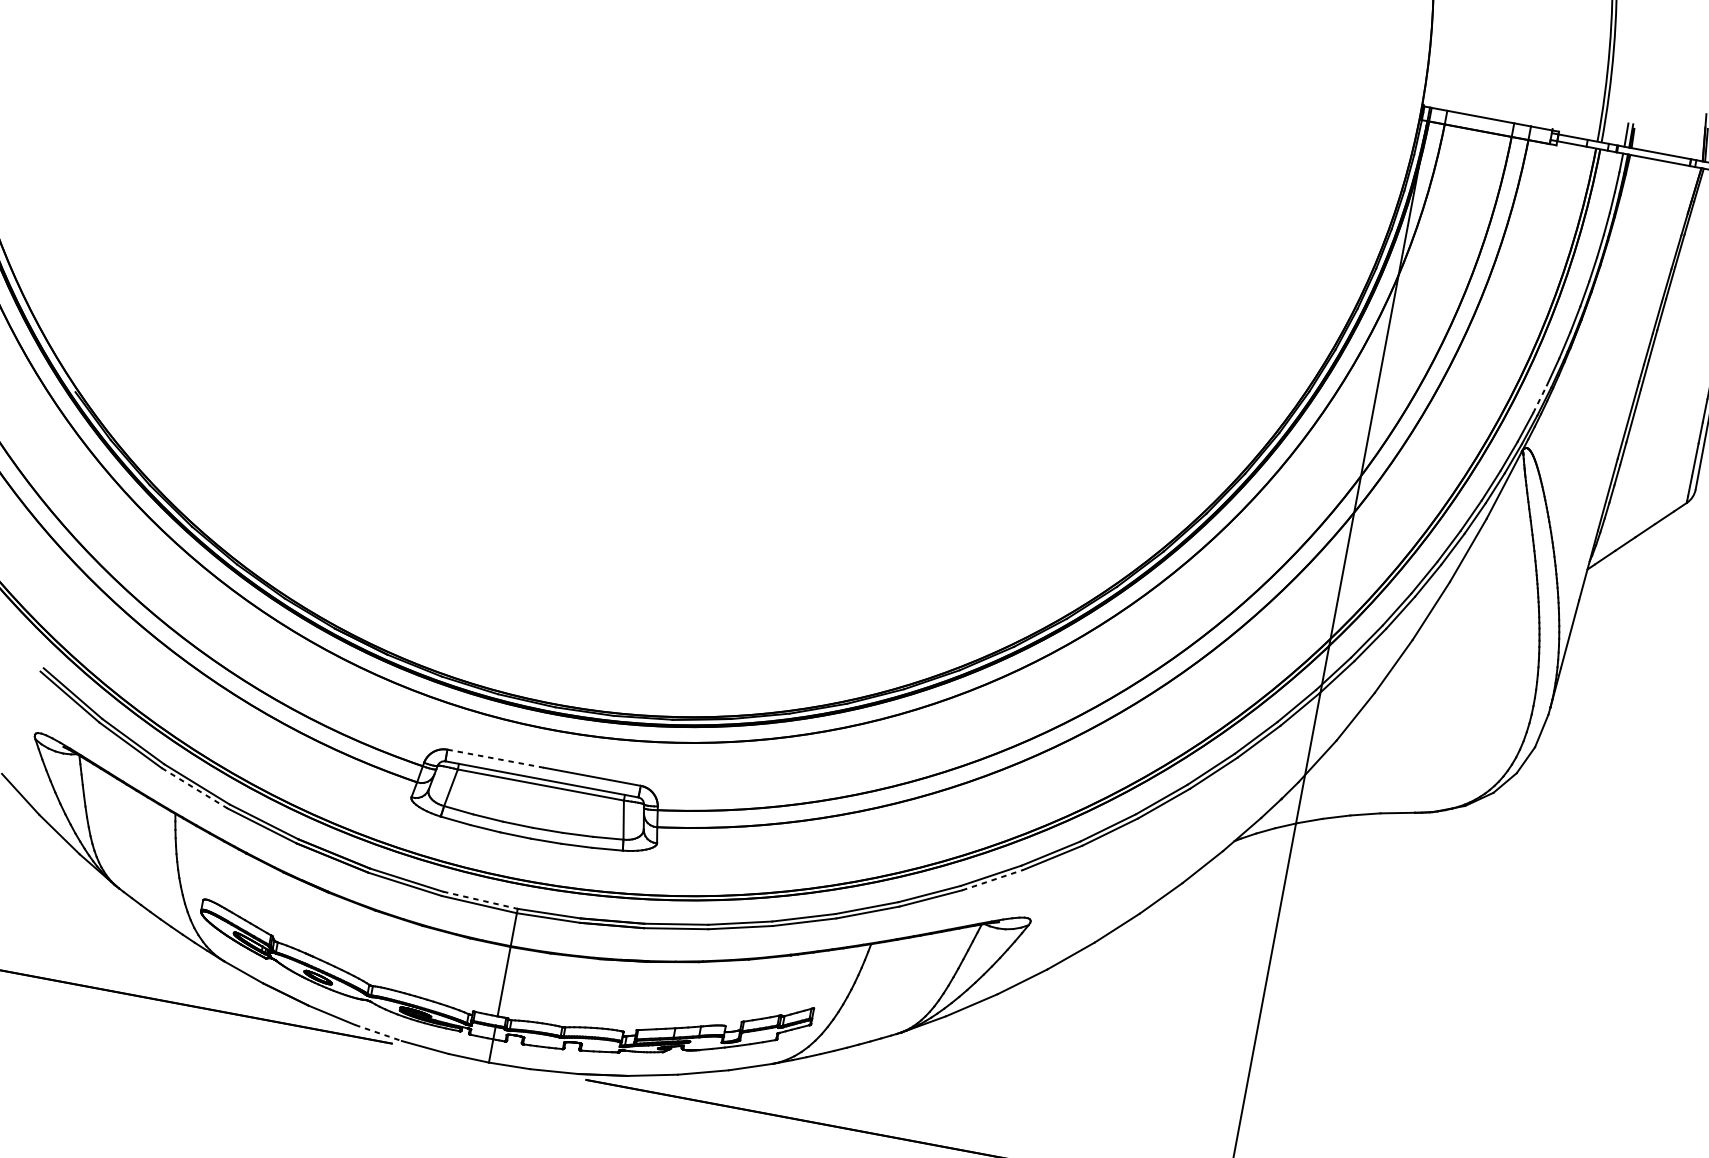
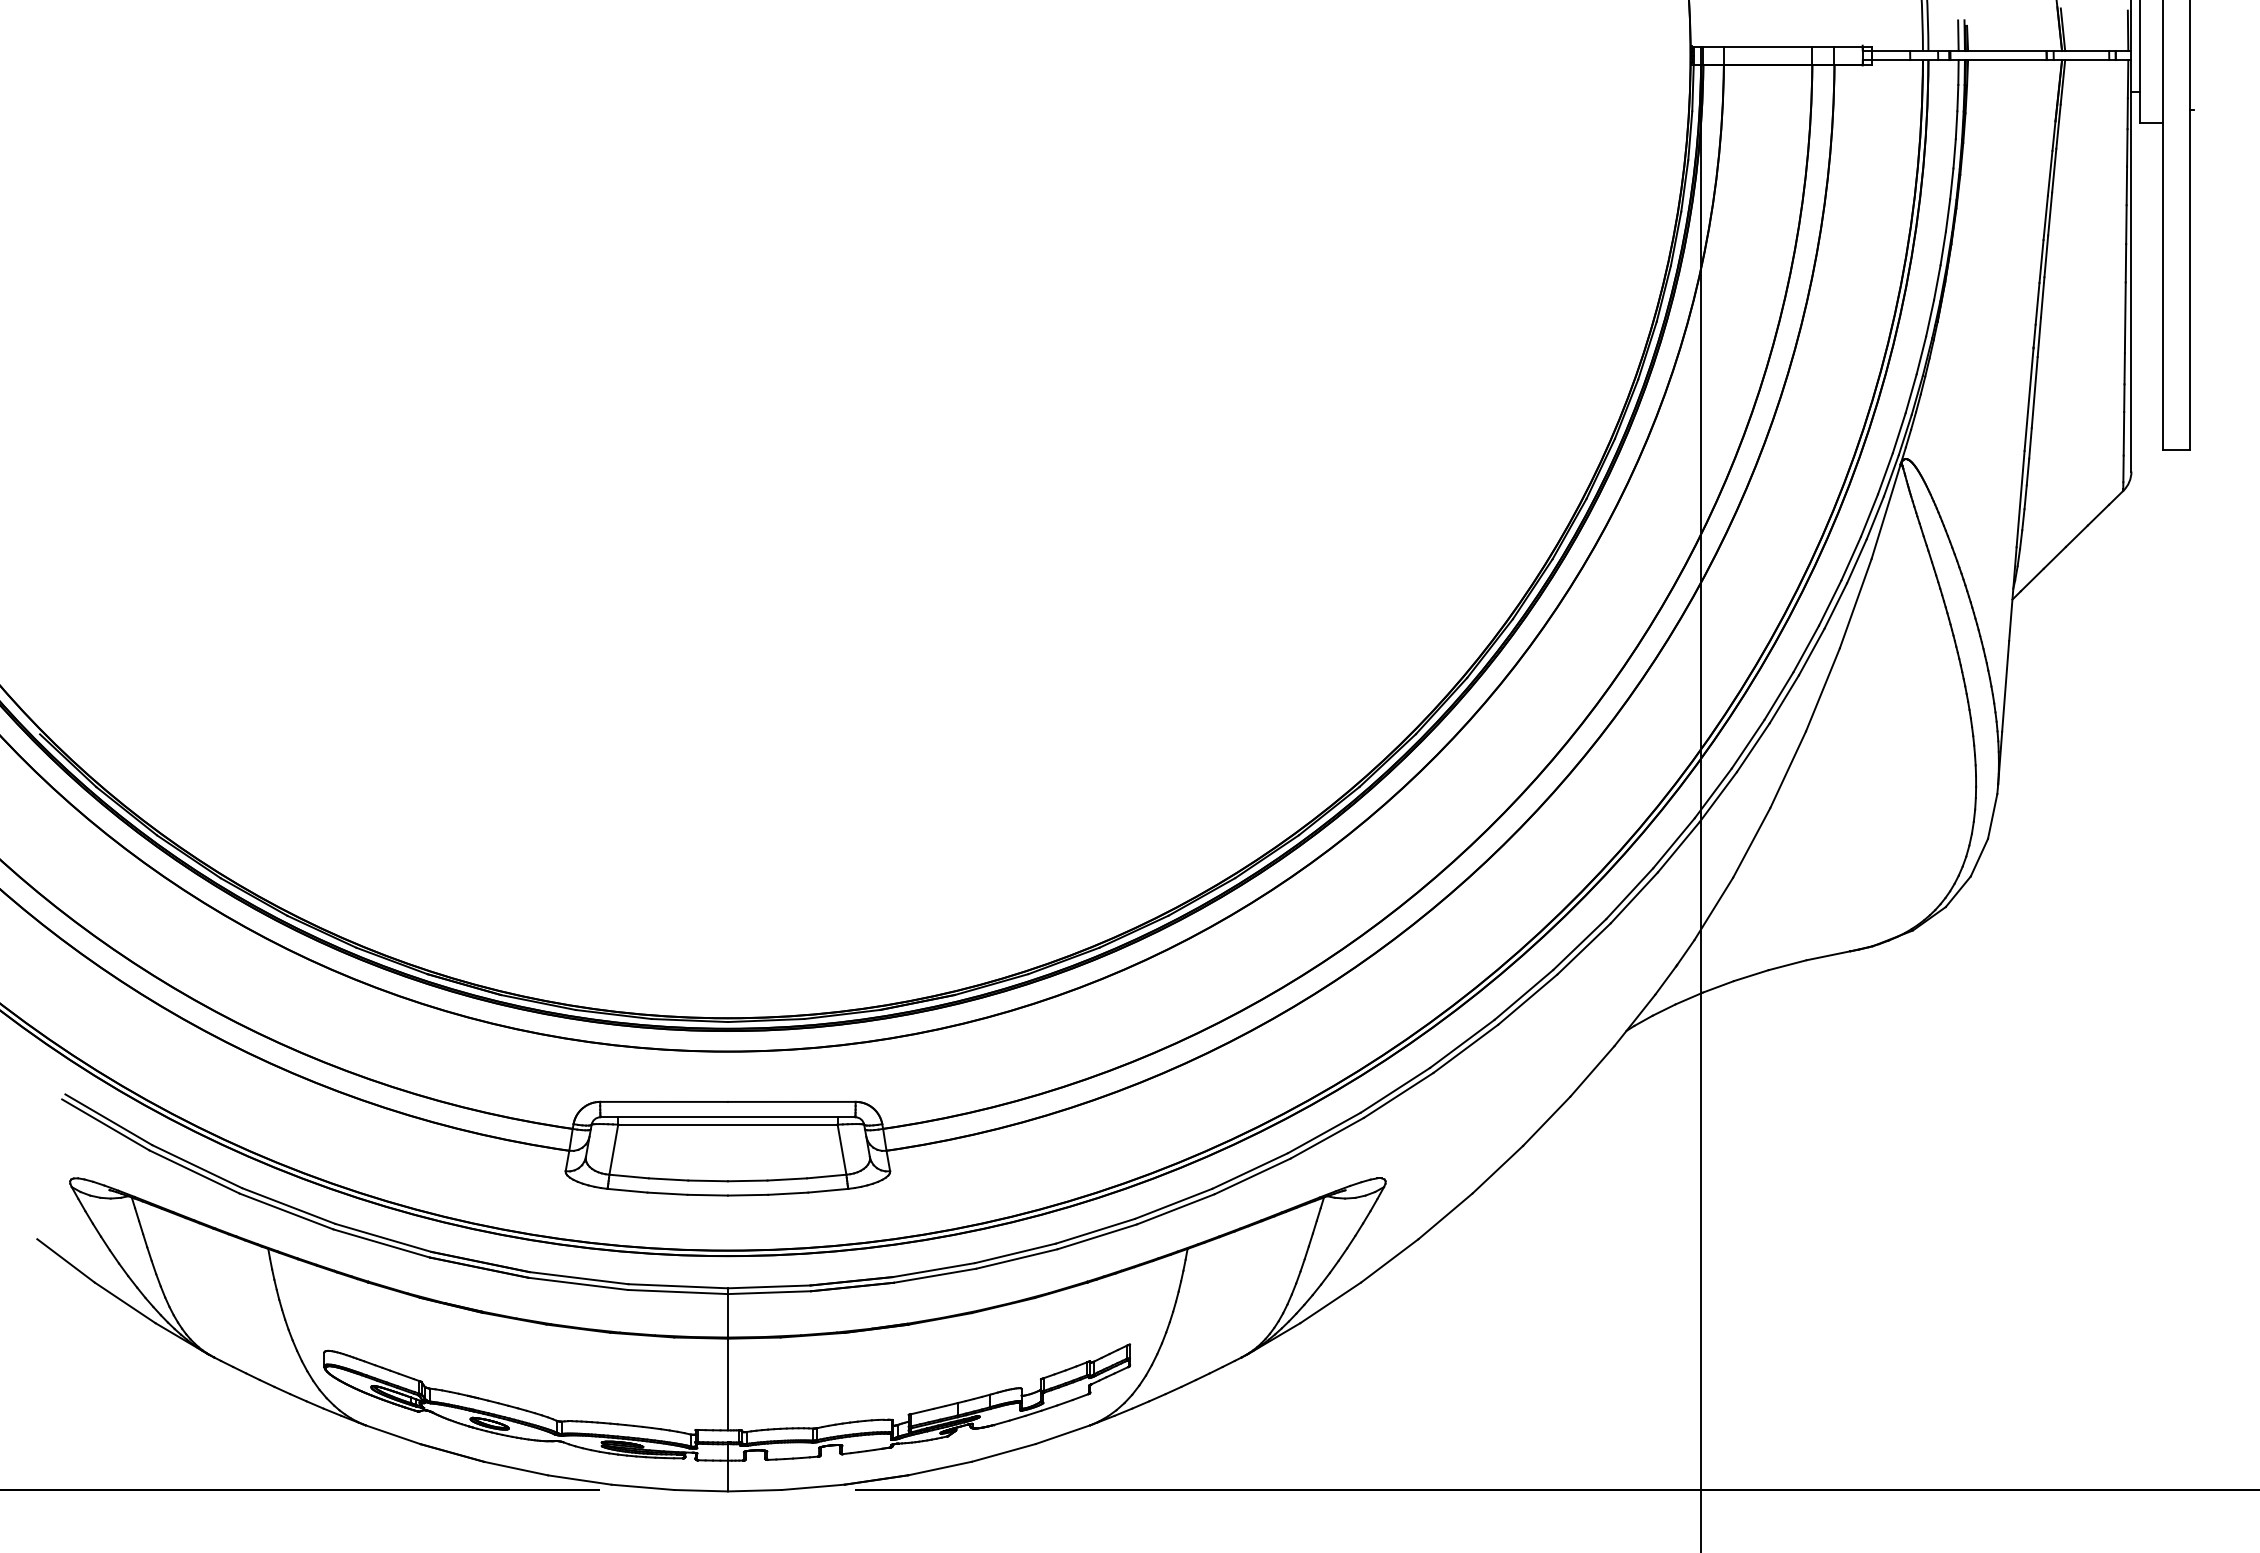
line: (1540, 399) -> (1911, 393), dashed -> solid
line: (496, 758) -> (664, 1101), dashed -> solid
line: (195, 788) -> (287, 1211), dashed -> solid
line: (992, 880) -> (1327, 1138), dashed -> solid
line: (480, 900) -> (678, 1286), dashed -> solid
line: (378, 1033) -> (580, 1480), dashed -> solid

